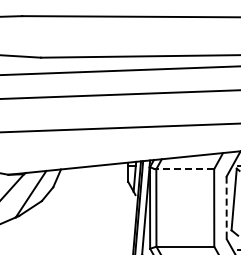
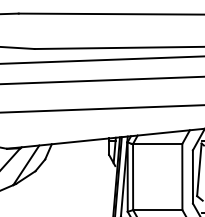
line: (185, 169) -> (157, 144), dashed -> solid
line: (226, 208) -> (192, 177), dashed -> solid

